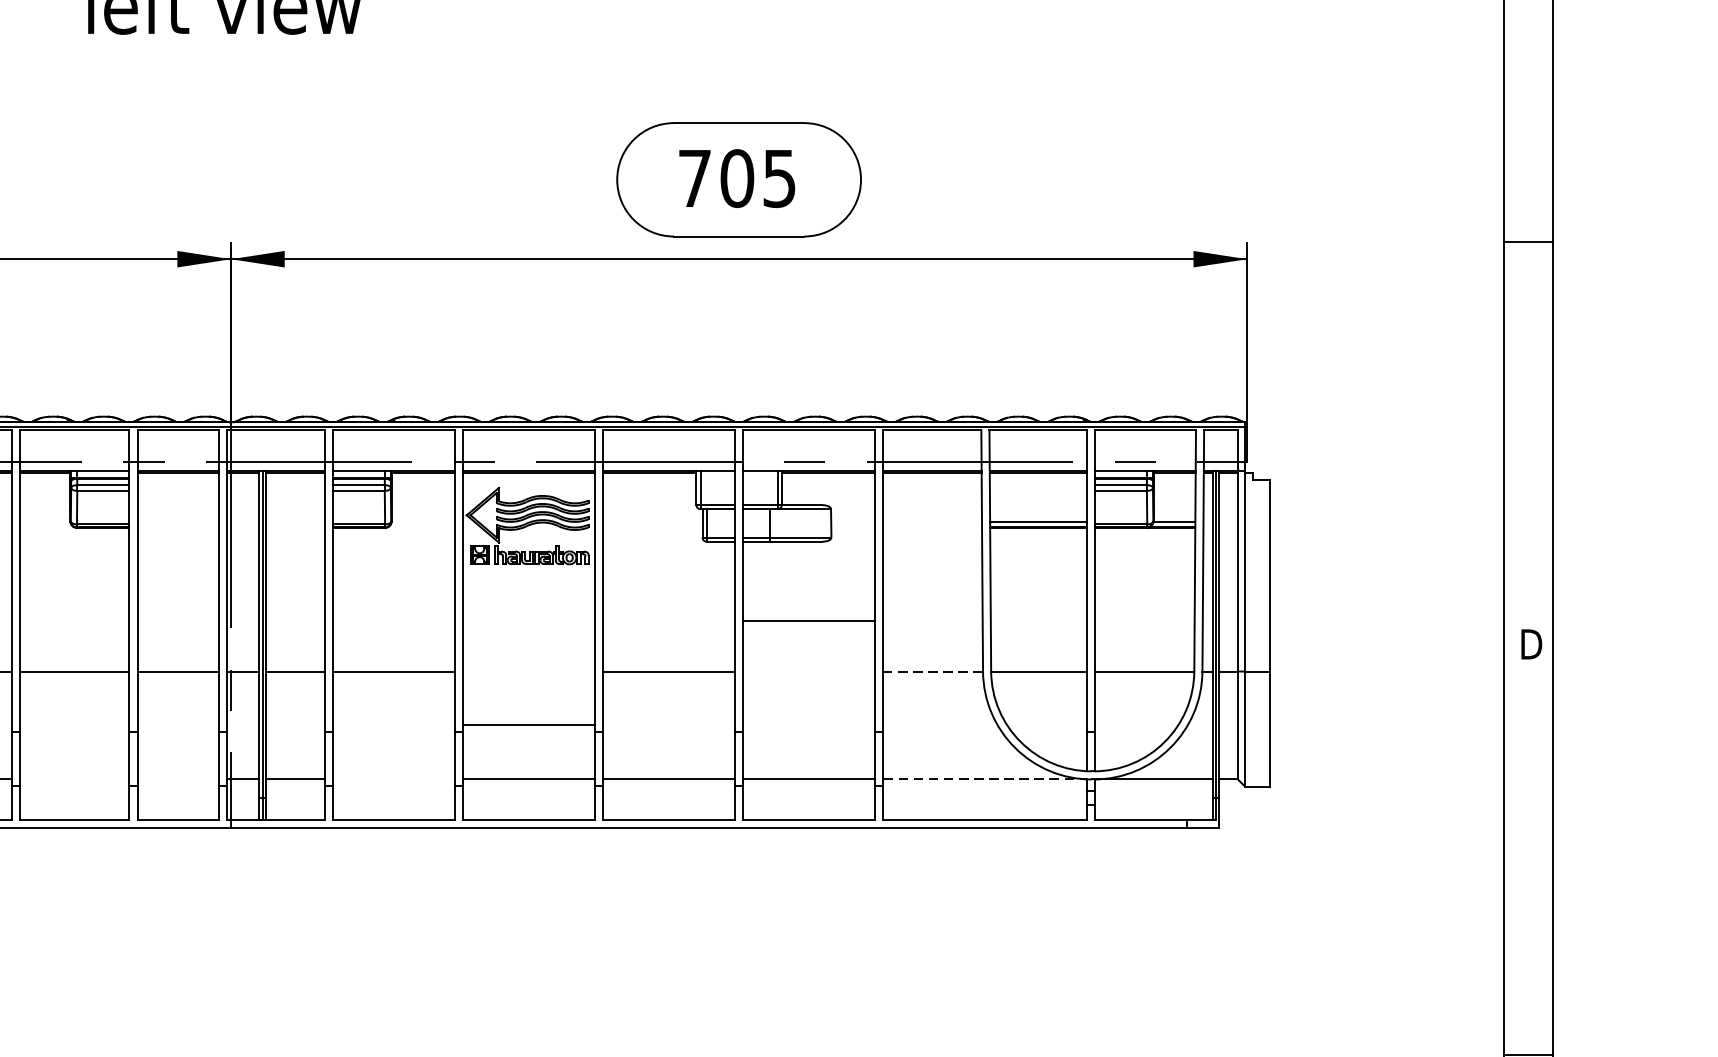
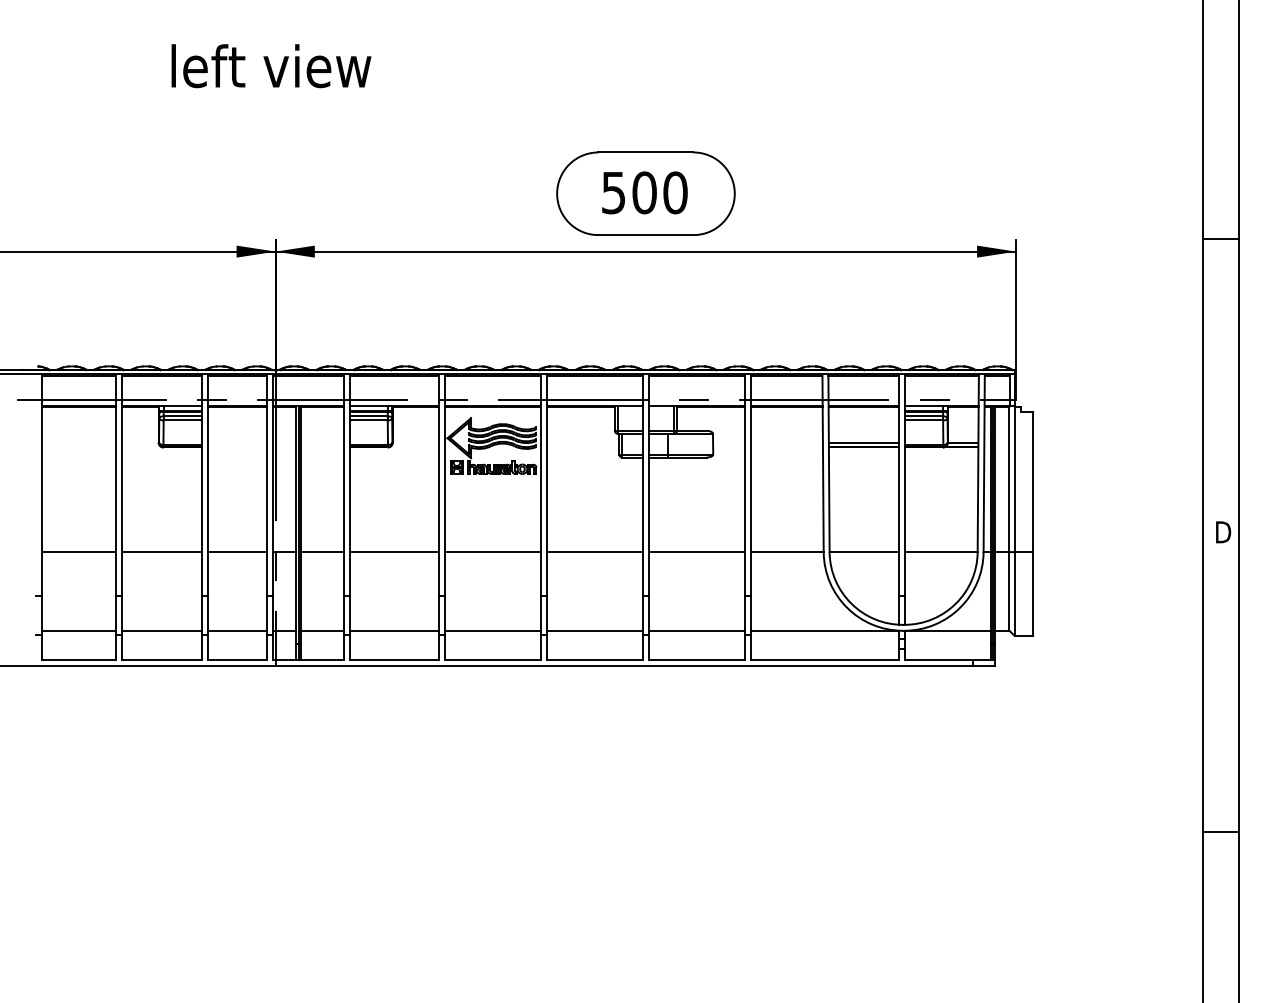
text: (737, 178) -> (644, 192), 705 -> 500
line: (808, 621) -> (696, 552), moved
line: (931, 672) -> (786, 552), dashed -> solid
line: (528, 725) -> (492, 552), moved
line: (74, 779) -> (161, 630), added
line: (177, 779) -> (236, 630), added
line: (392, 779) -> (393, 630), added
line: (985, 779) -> (825, 630), dashed -> solid

